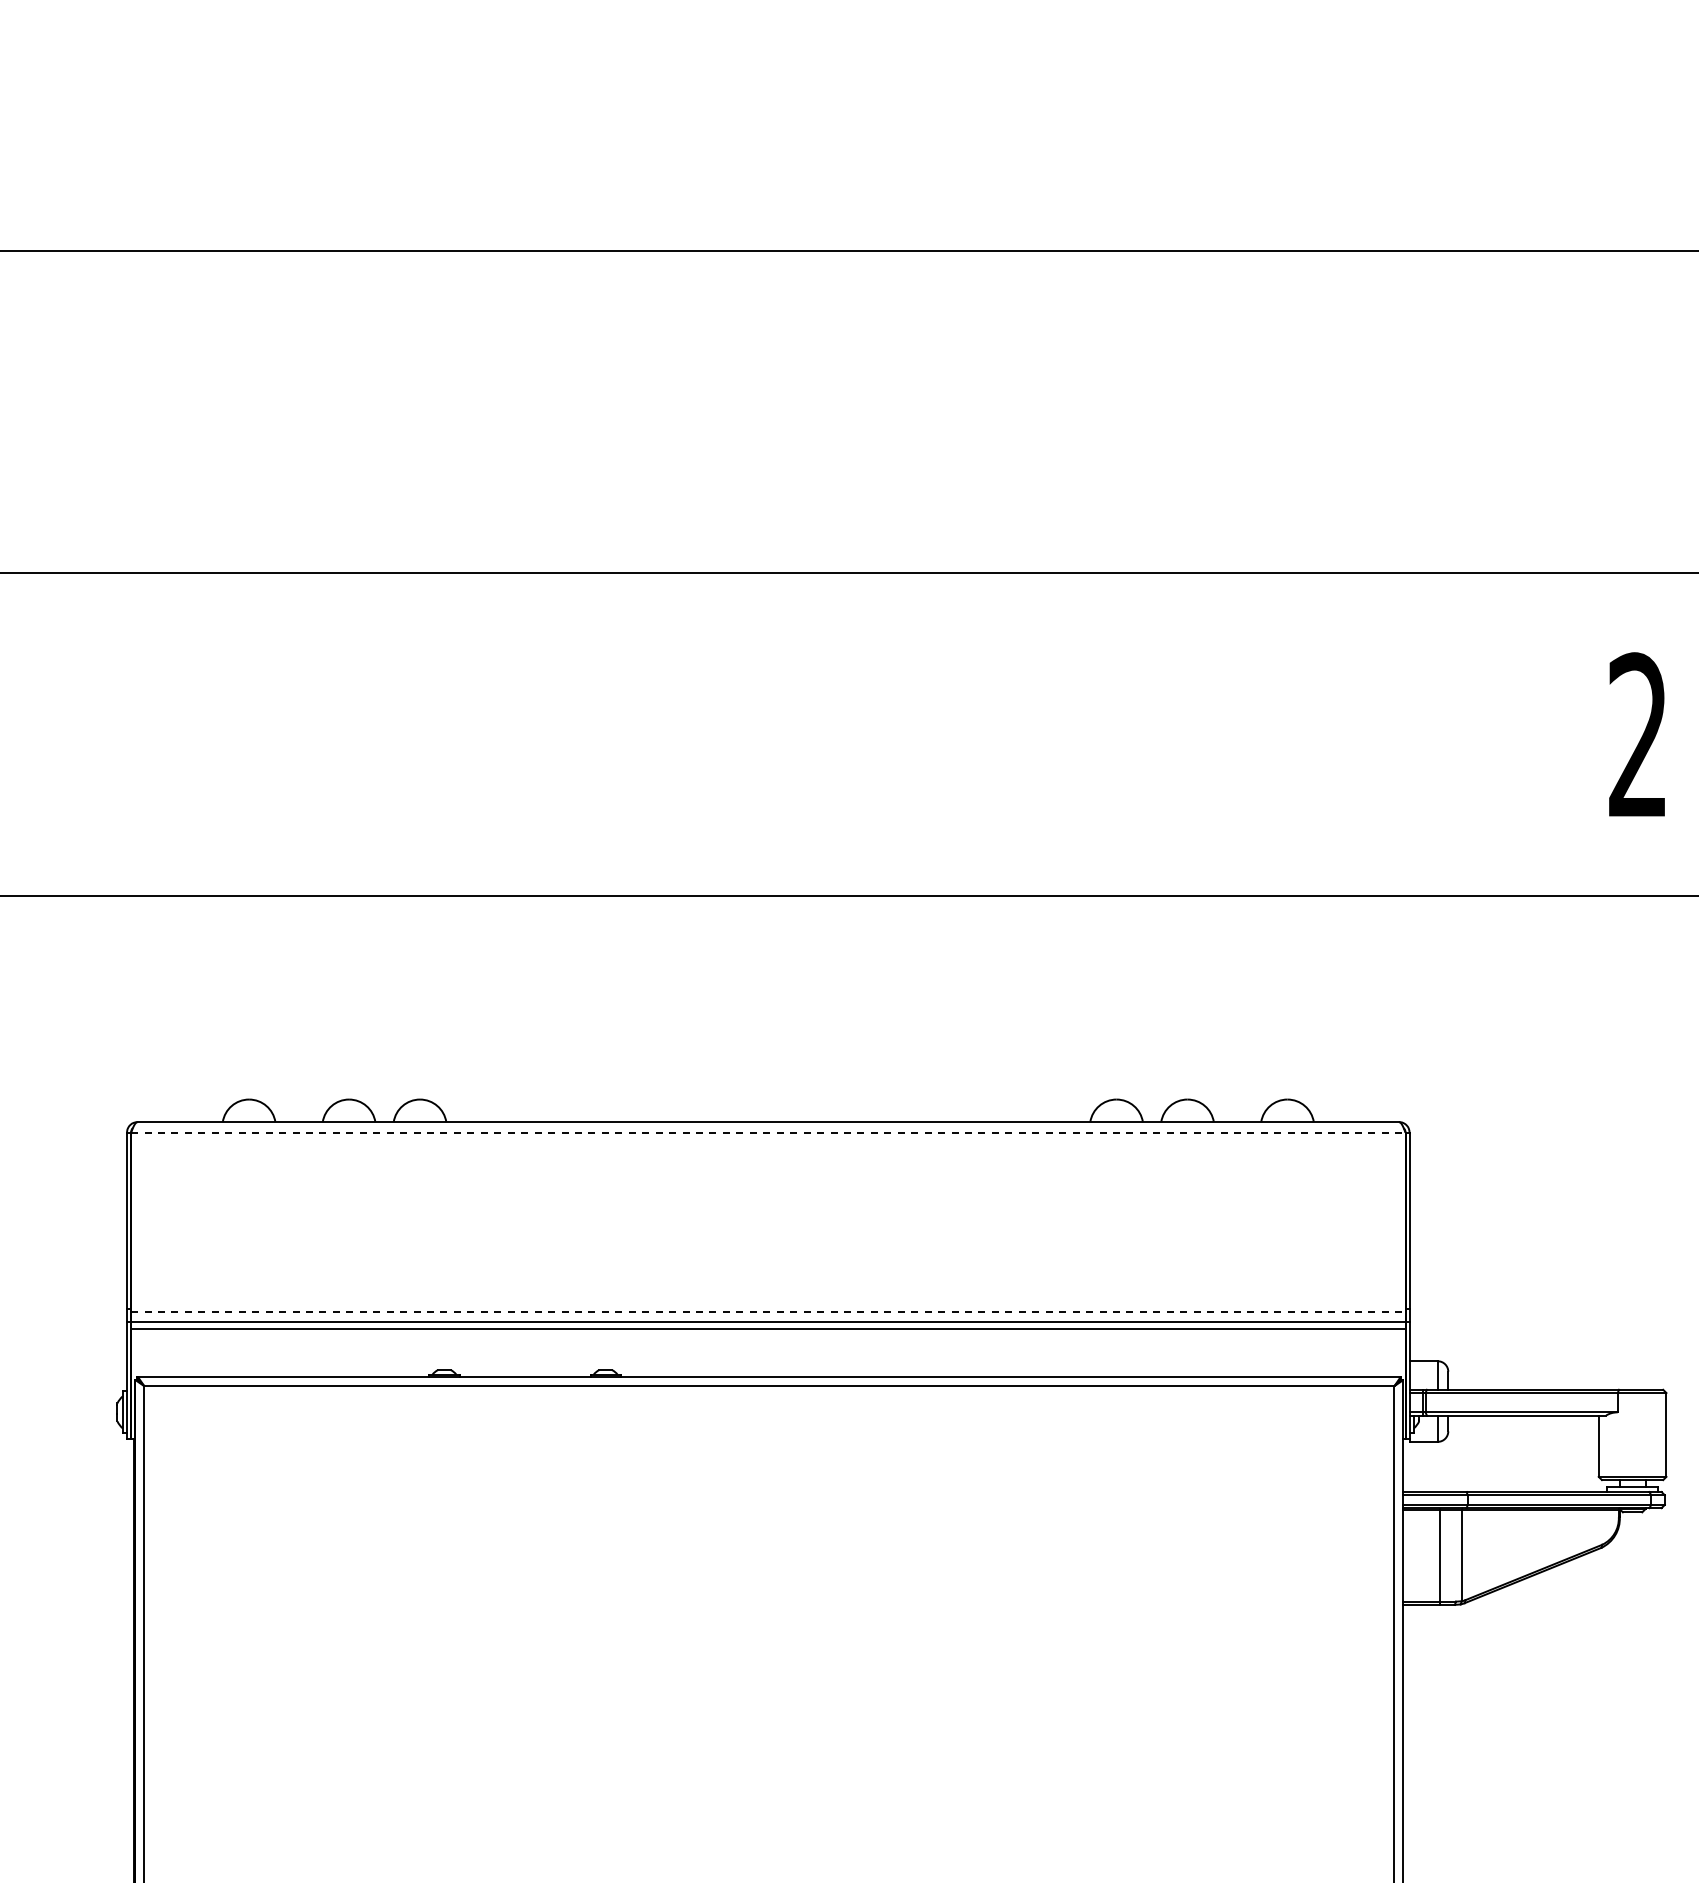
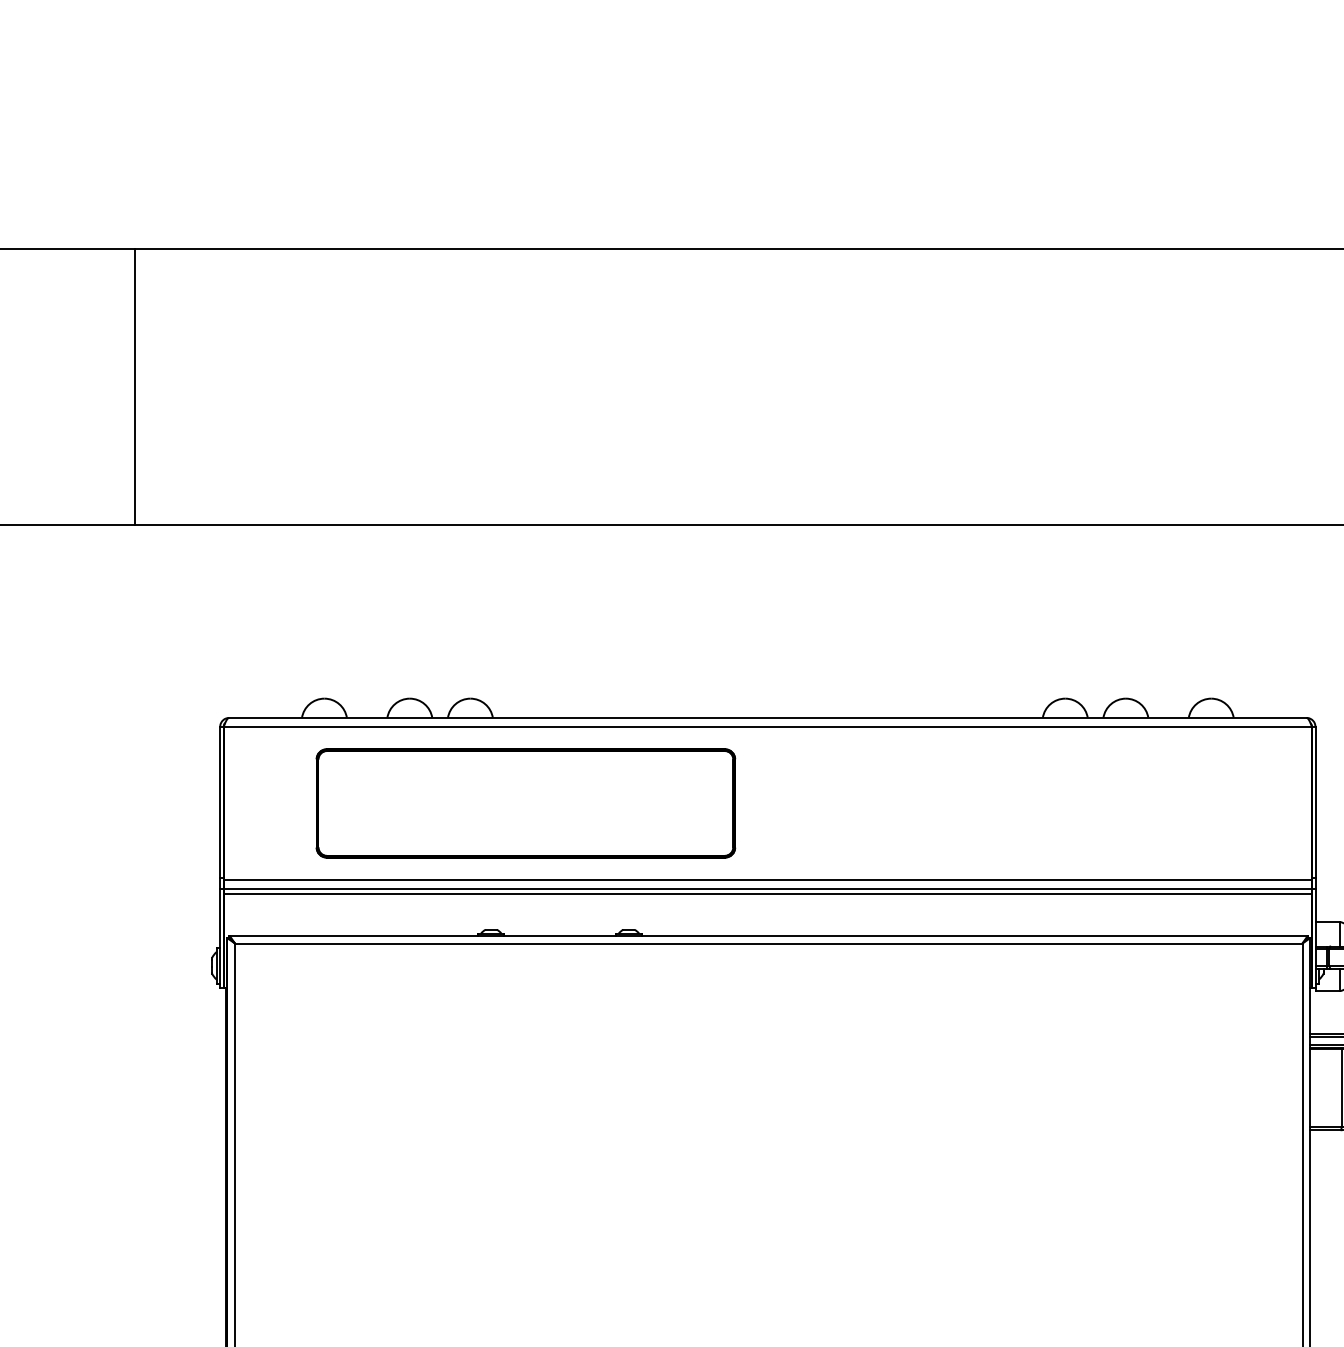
line: (27, 734) -> (135, 386), added
line: (768, 1132) -> (768, 726), dashed -> solid
part: (484, 1222) -> (525, 803), added
line: (768, 1311) -> (768, 879), dashed -> solid

